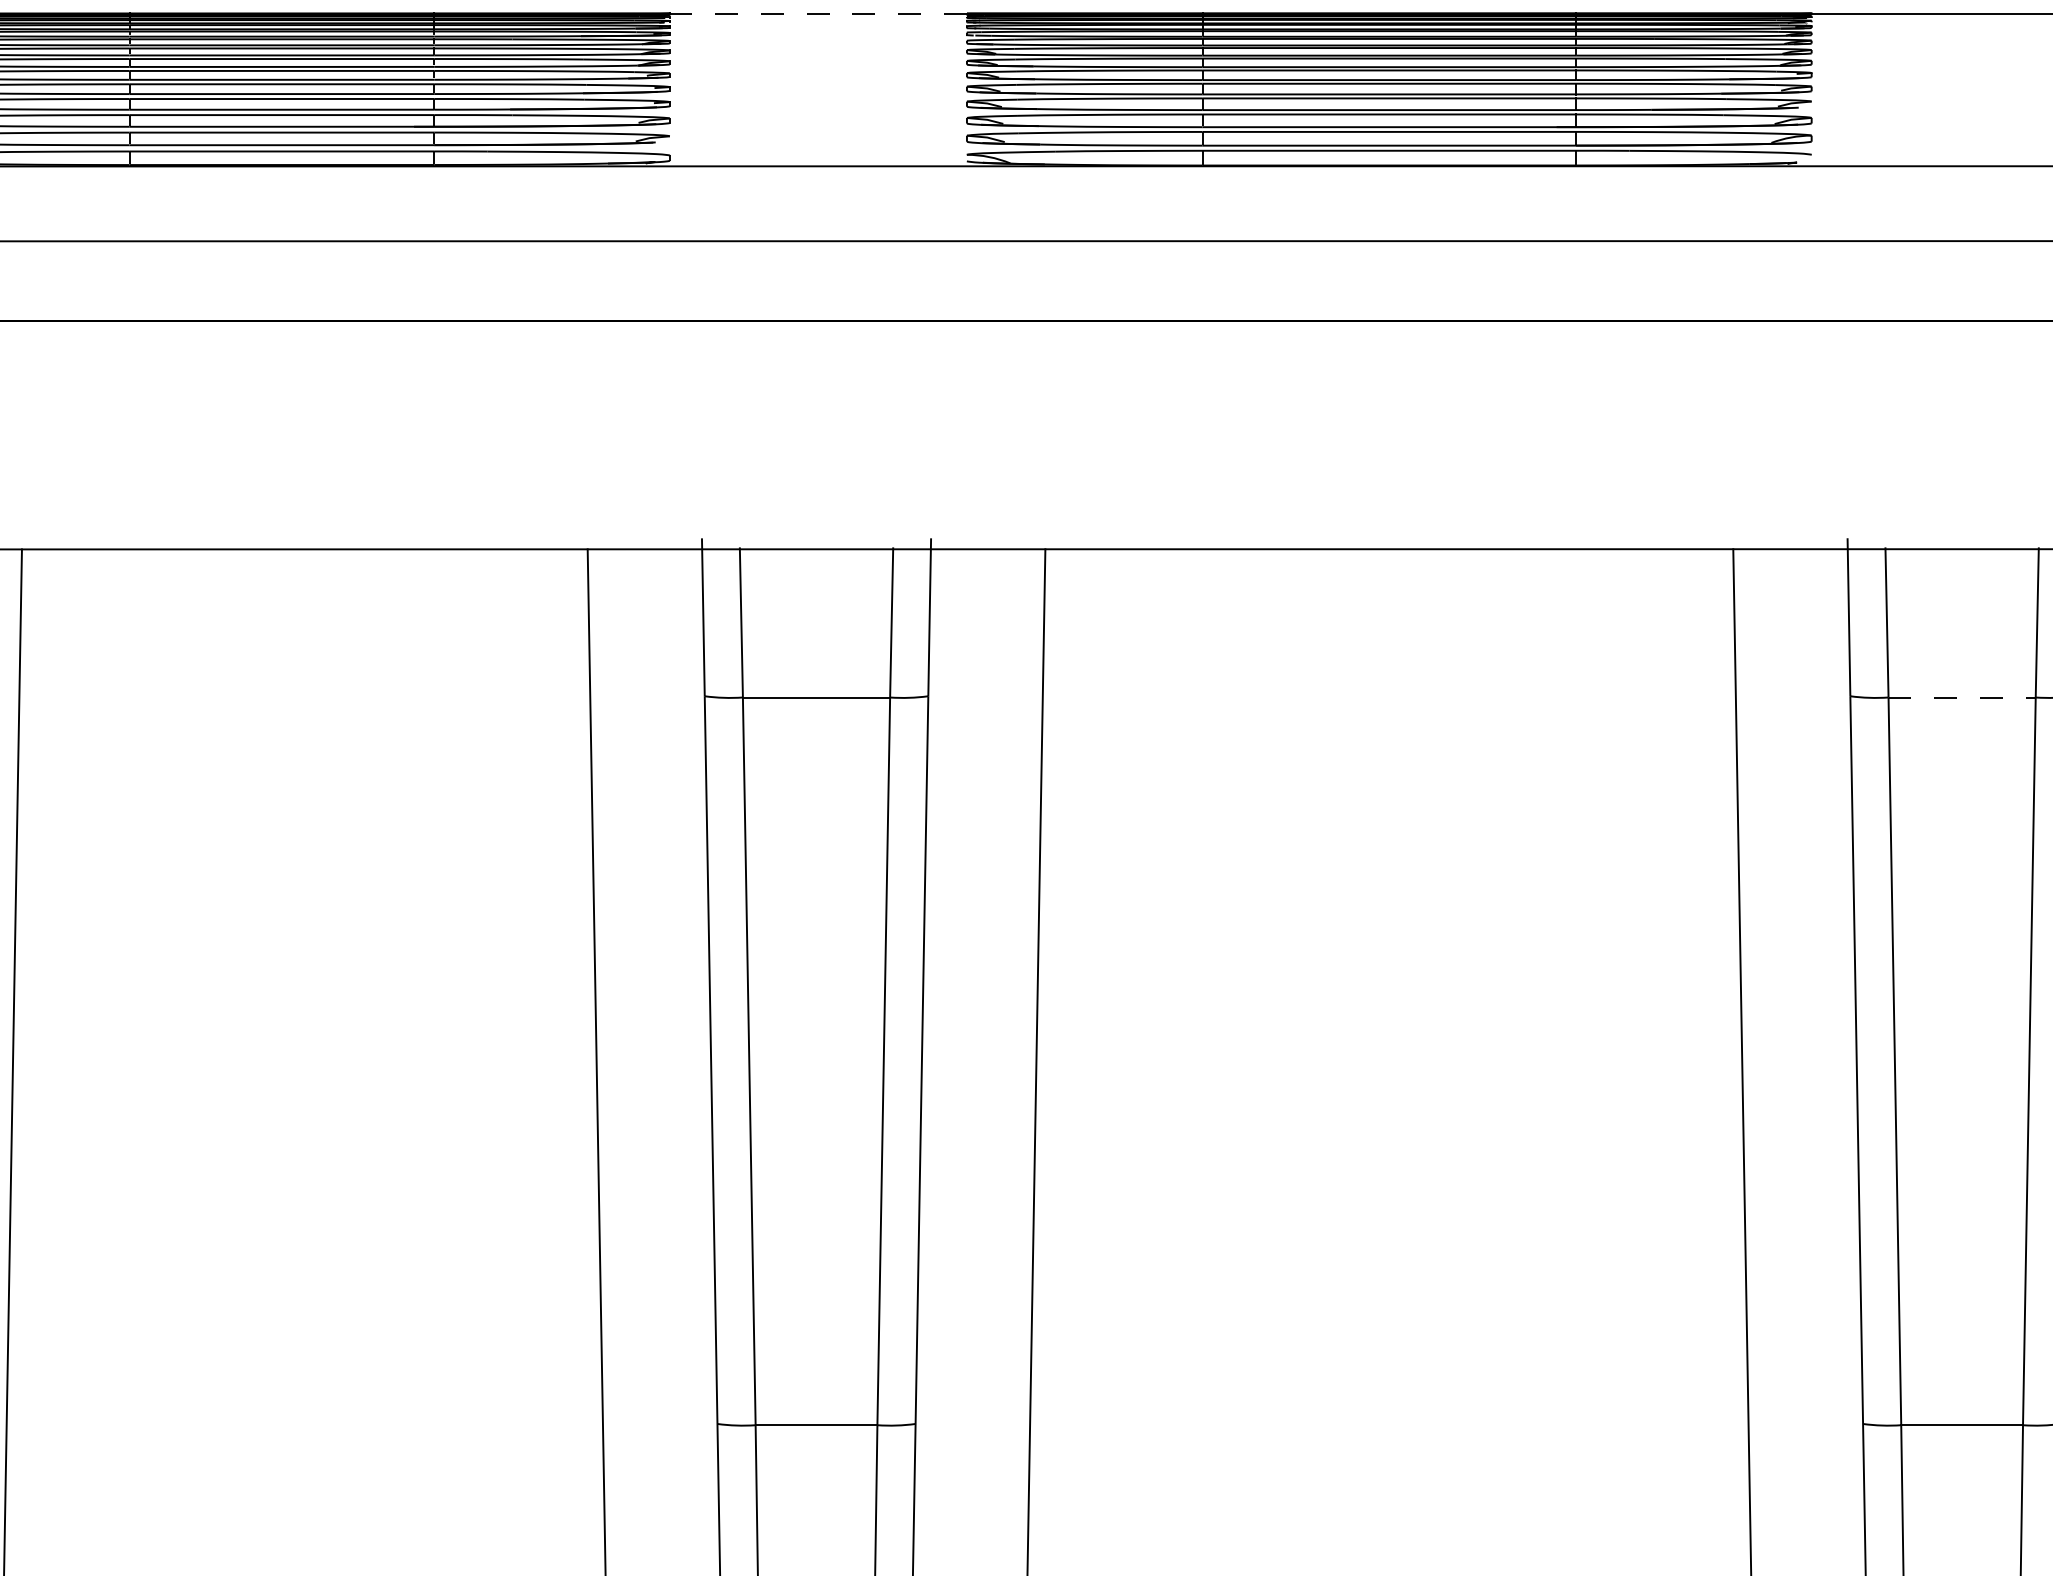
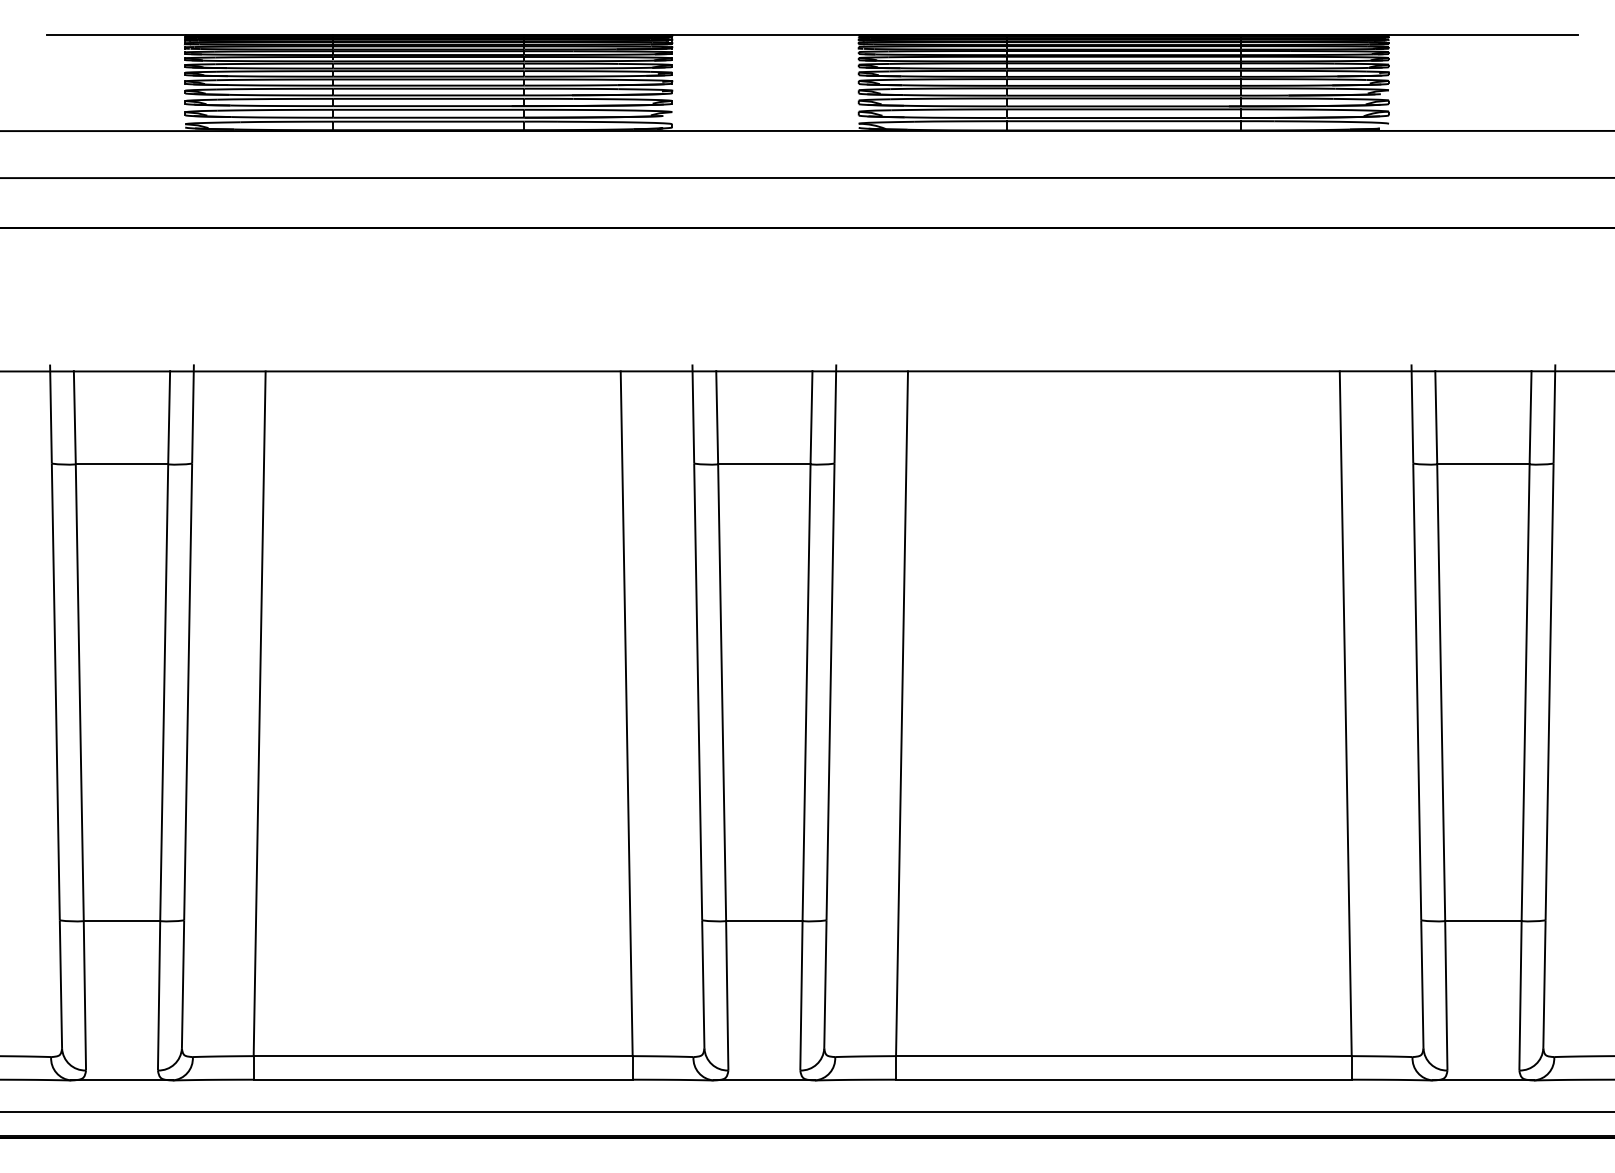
line: (818, 14) -> (765, 35), dashed -> solid
line: (1962, 697) -> (1483, 464), dashed -> solid

